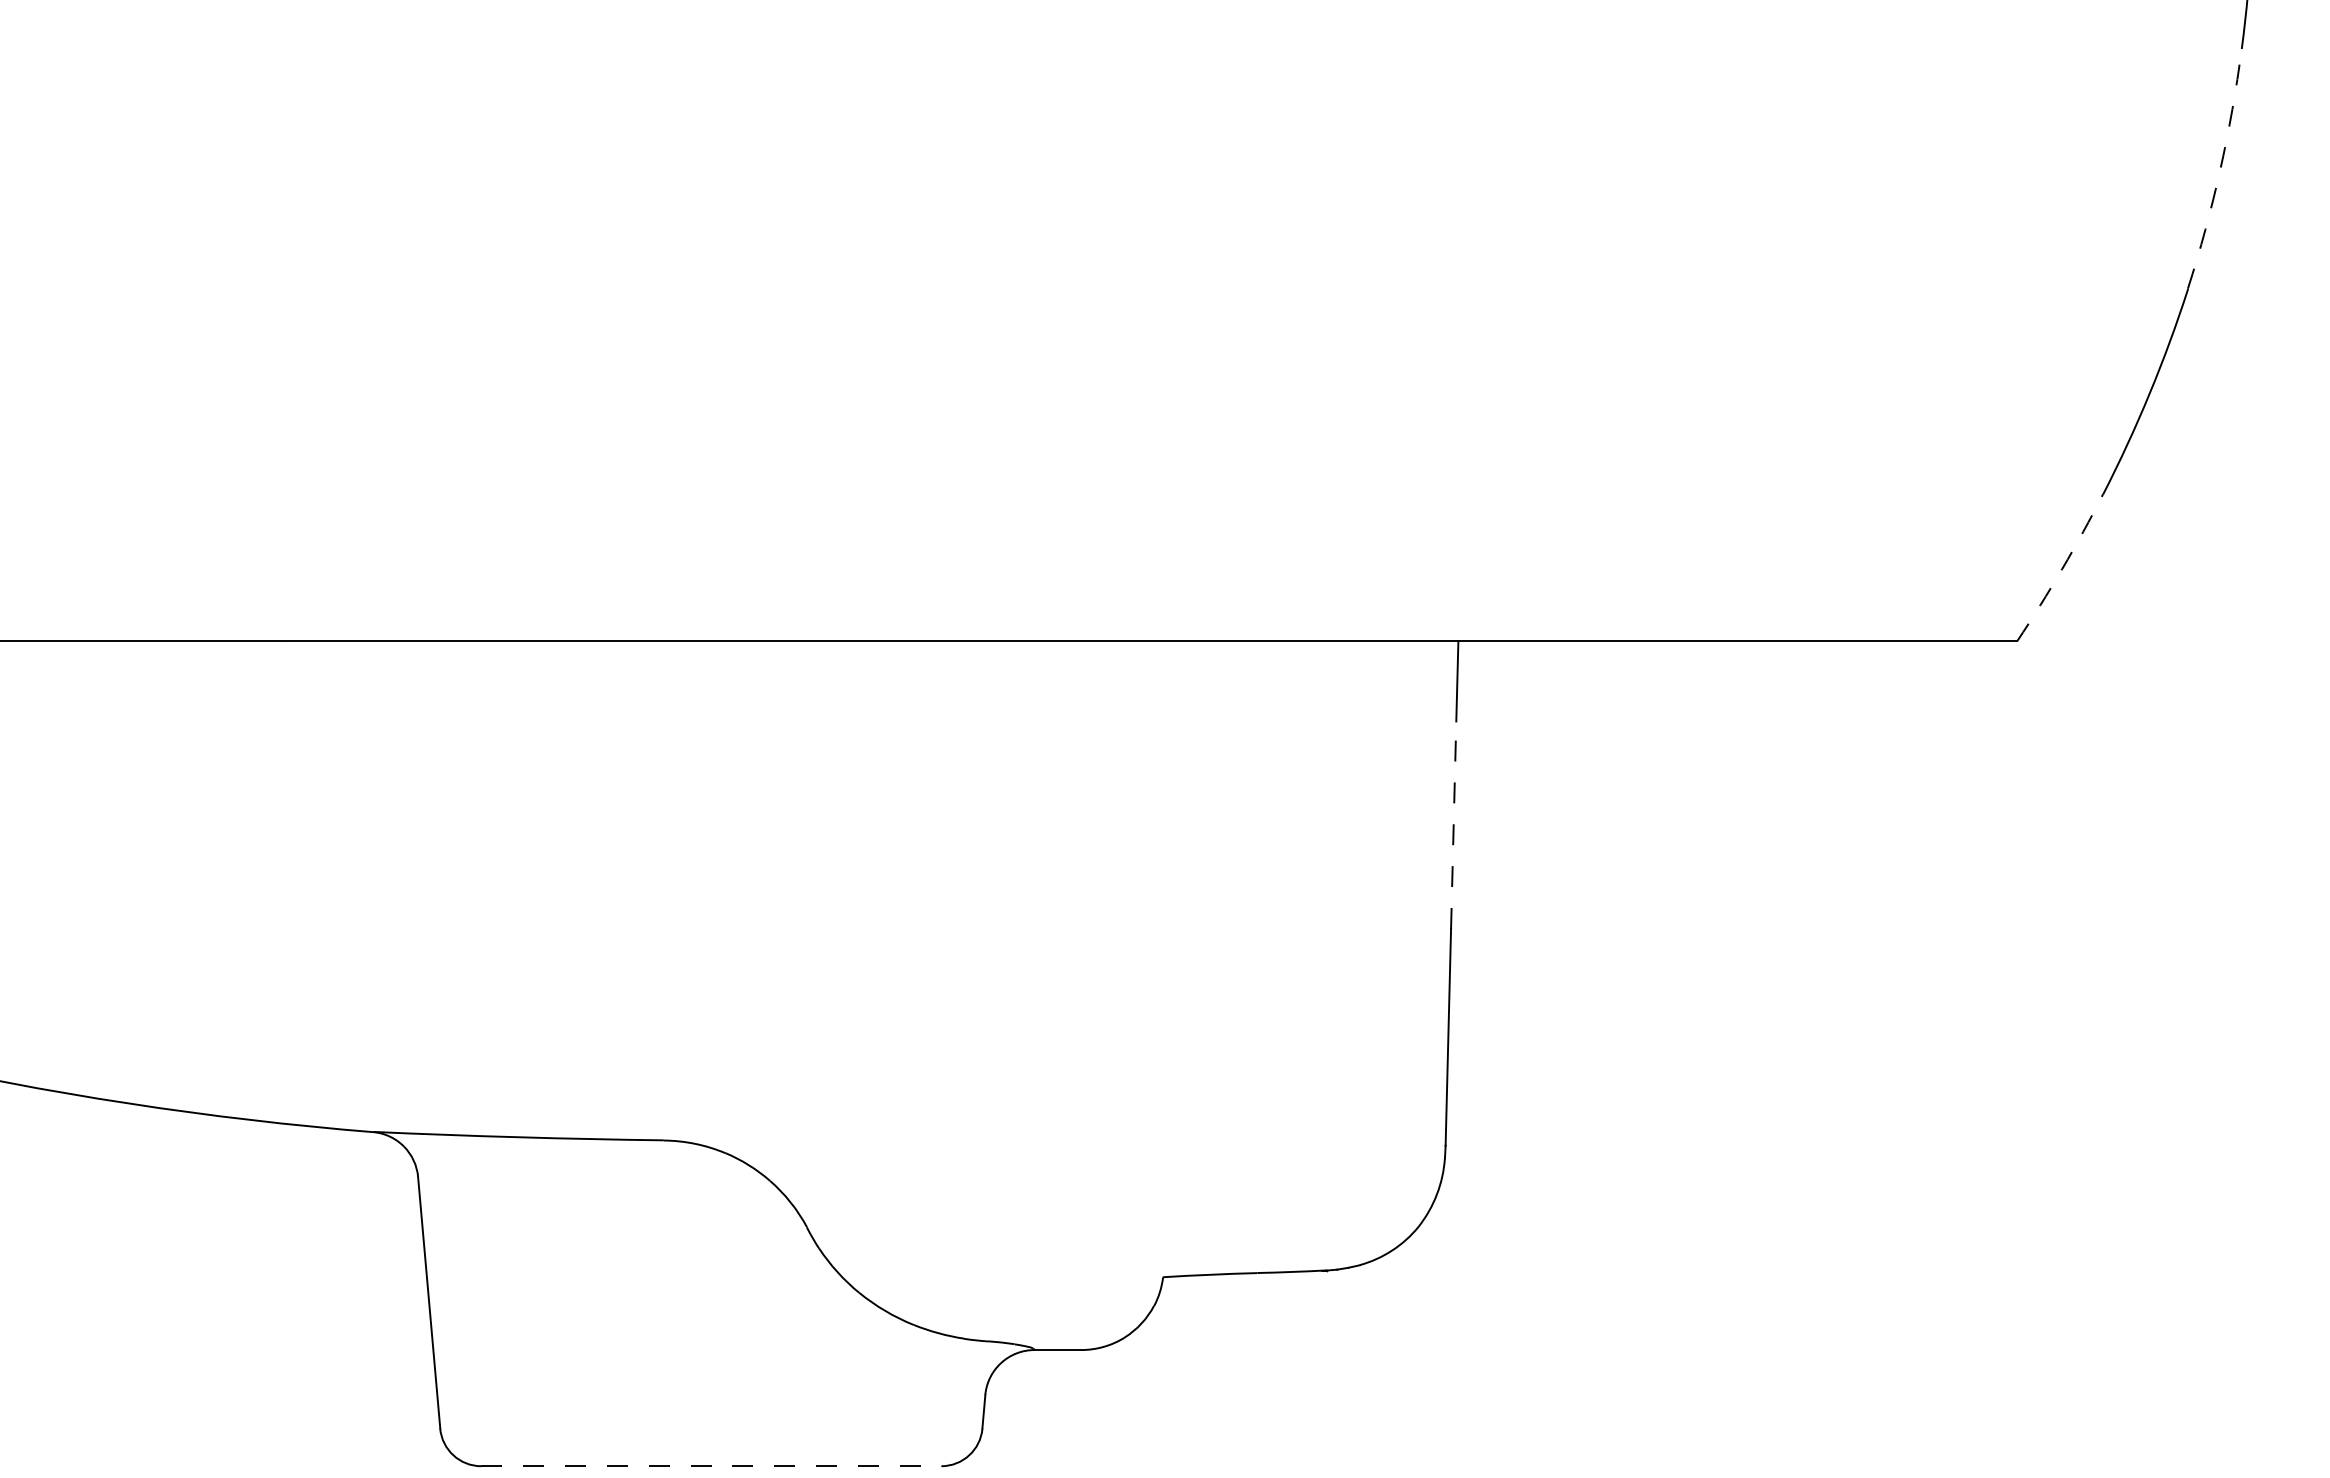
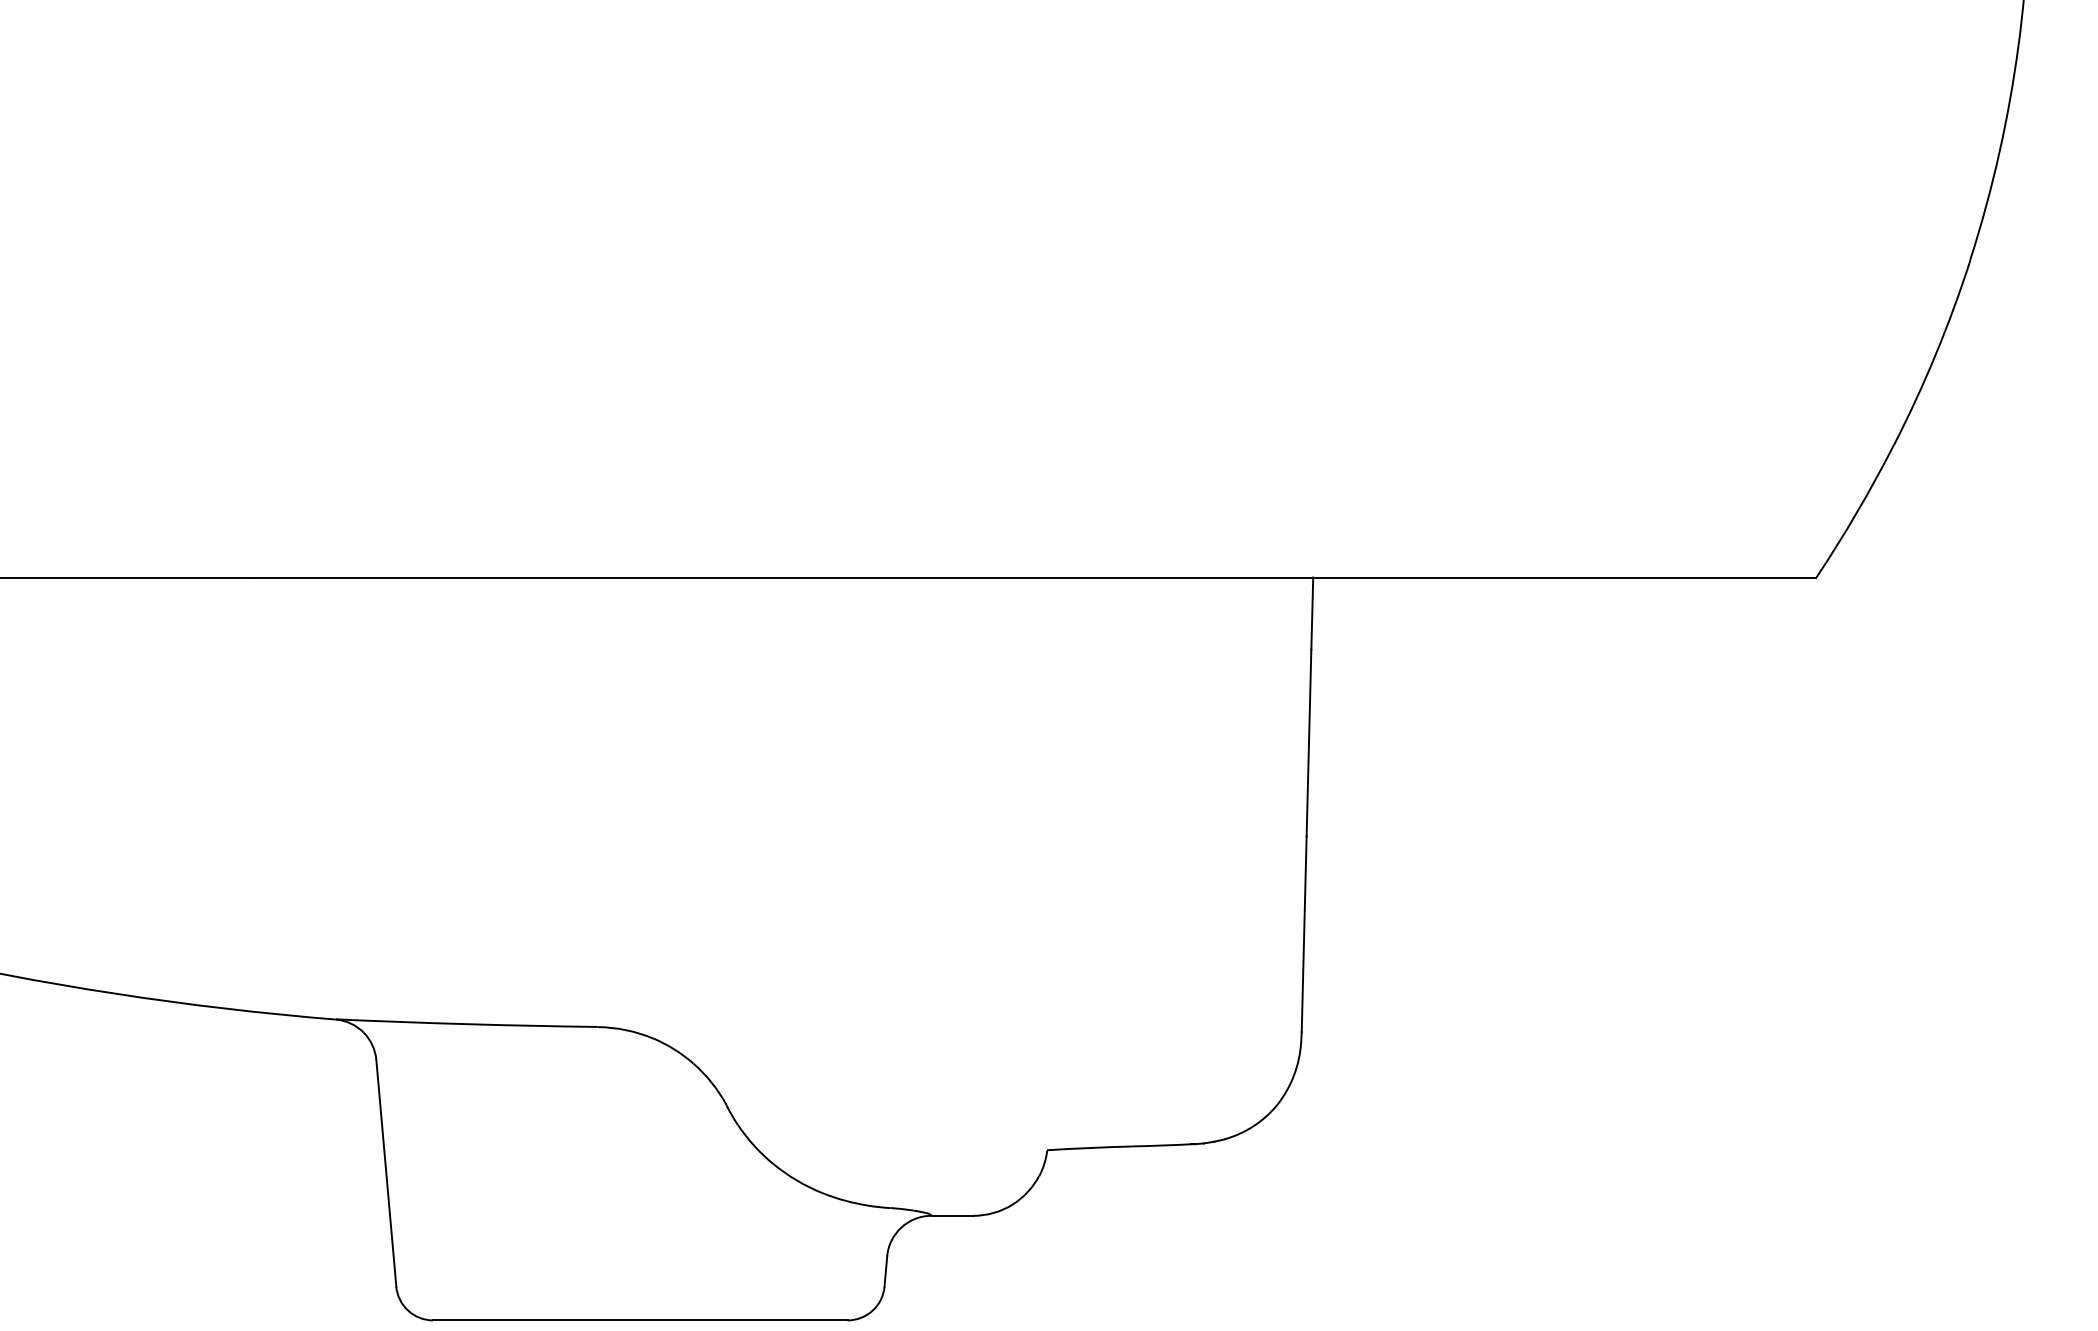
arc: (2220, 170) -> (1999, 153), dashed -> solid
arc: (2062, 568) -> (1857, 511), dashed -> solid
line: (1453, 825) -> (1308, 743), dashed -> solid
line: (711, 1466) -> (640, 1320), dashed -> solid

